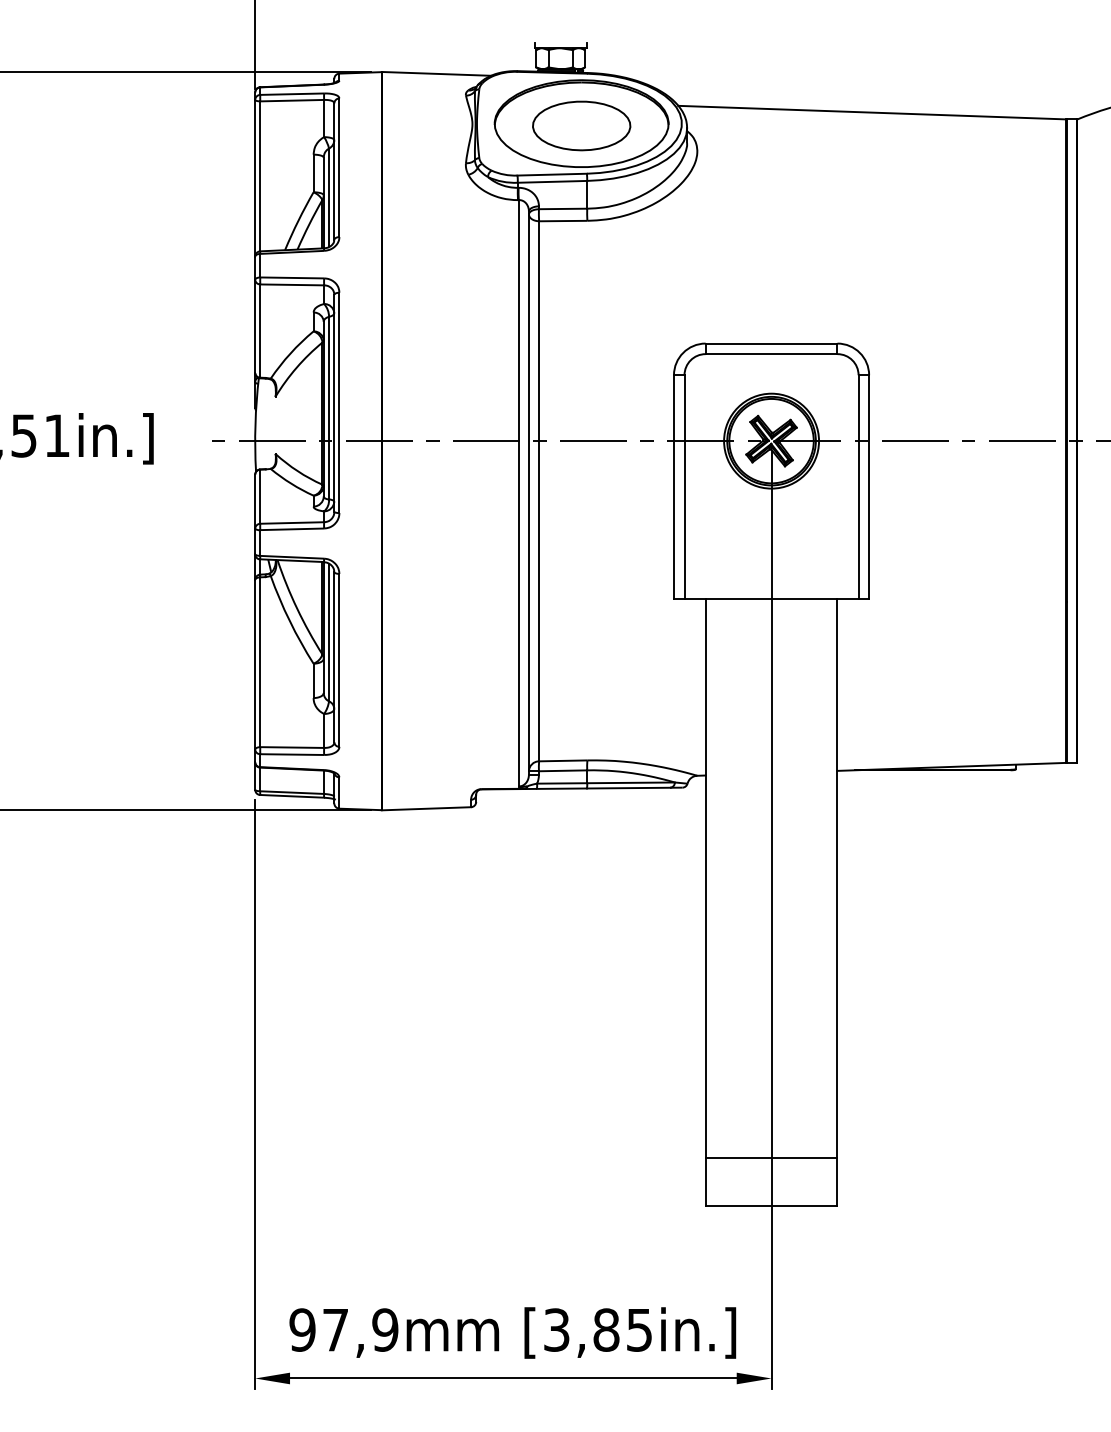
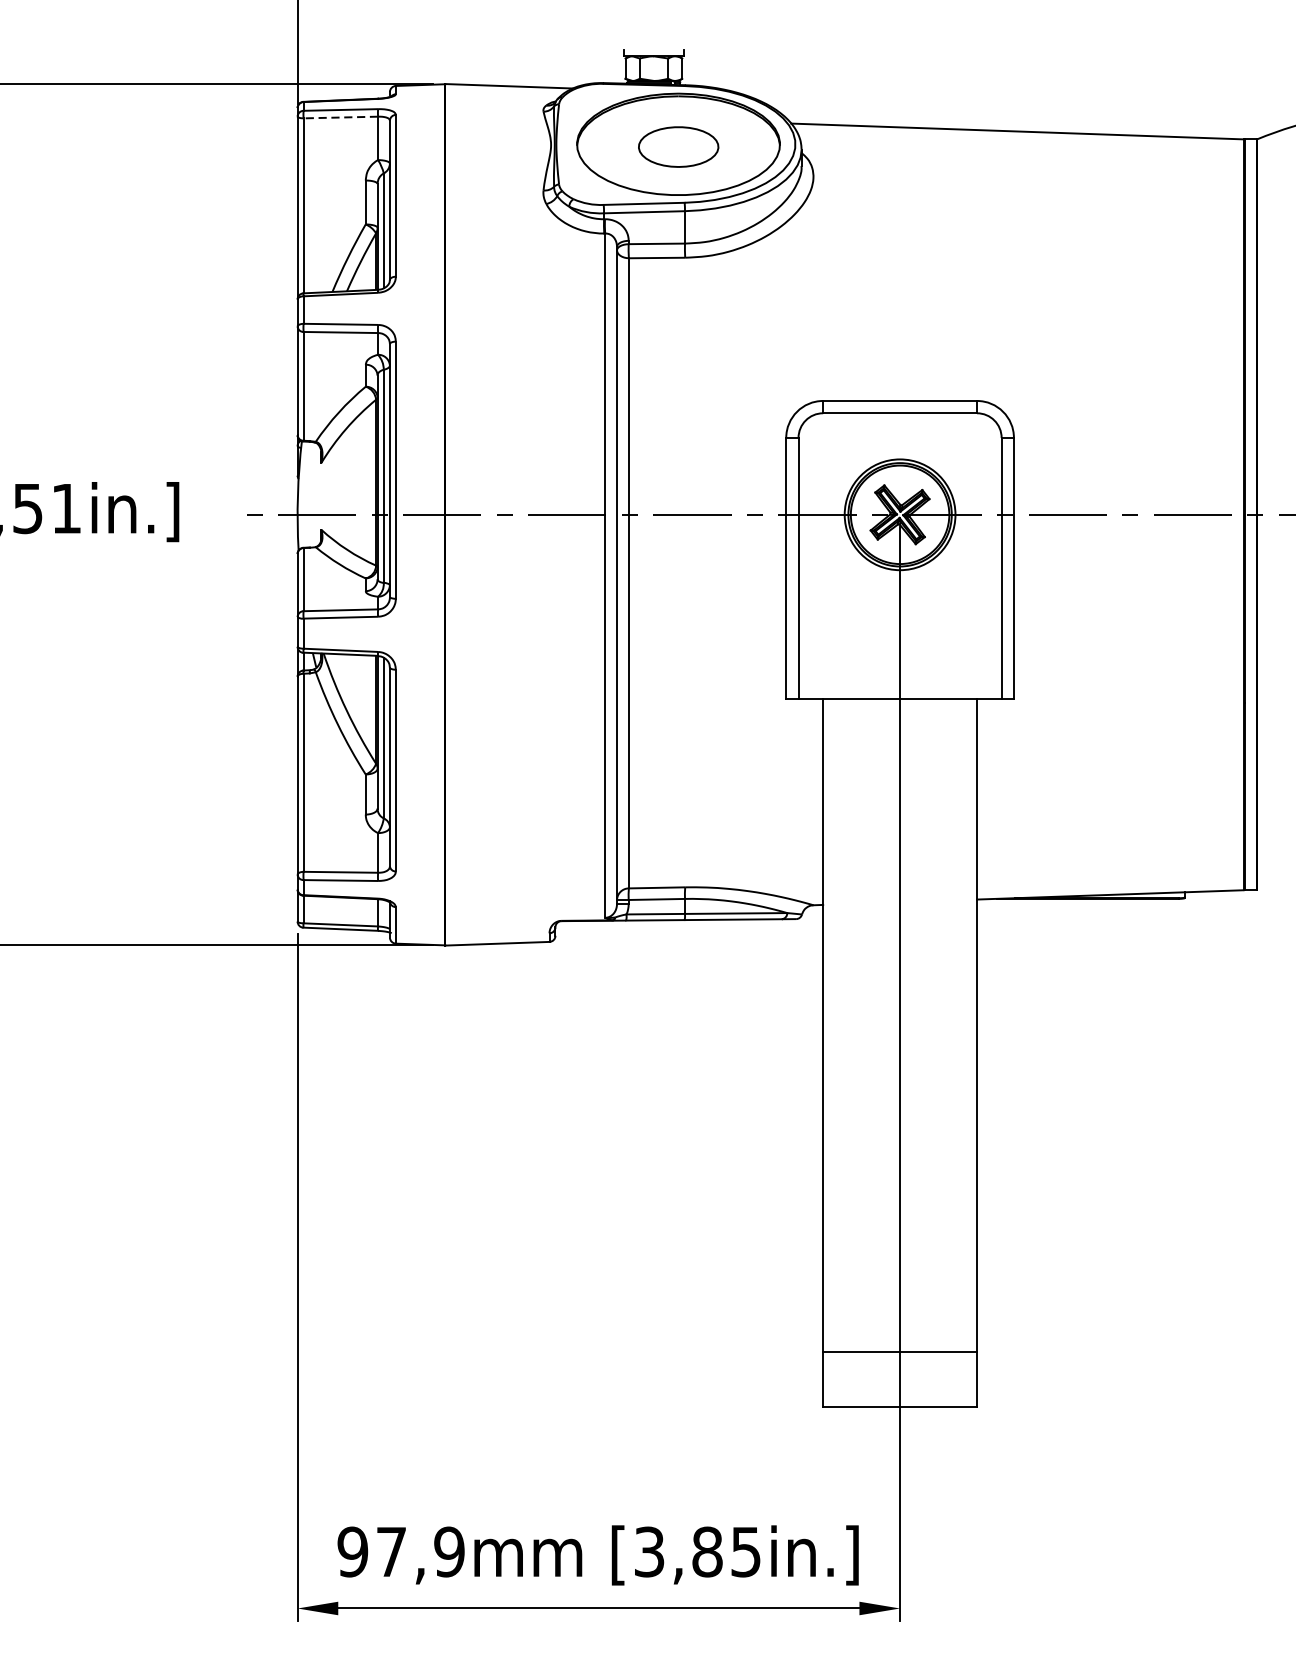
line: (292, 100) -> (341, 117), solid -> dashed
part: (581, 125) -> (678, 146), size x0.7

